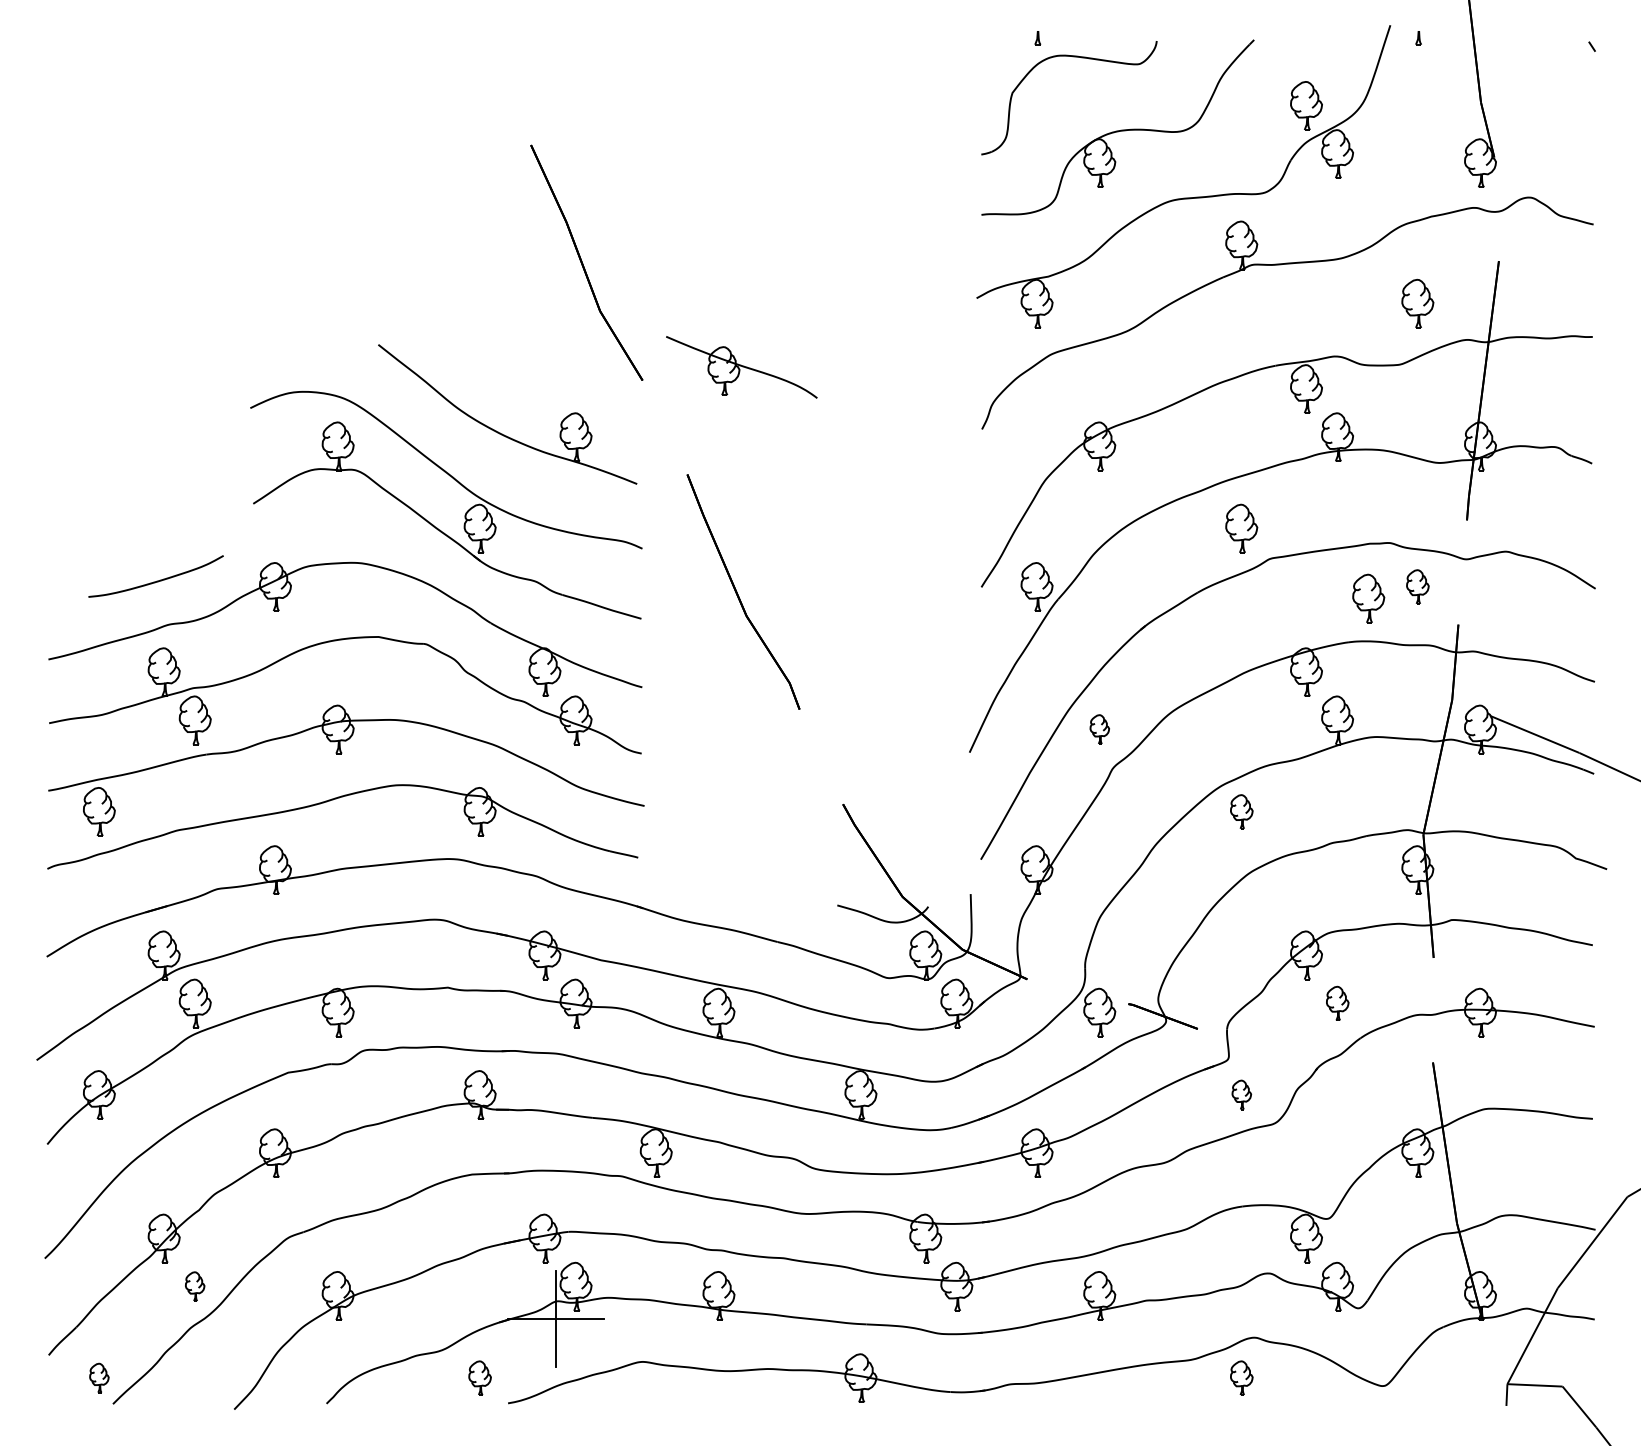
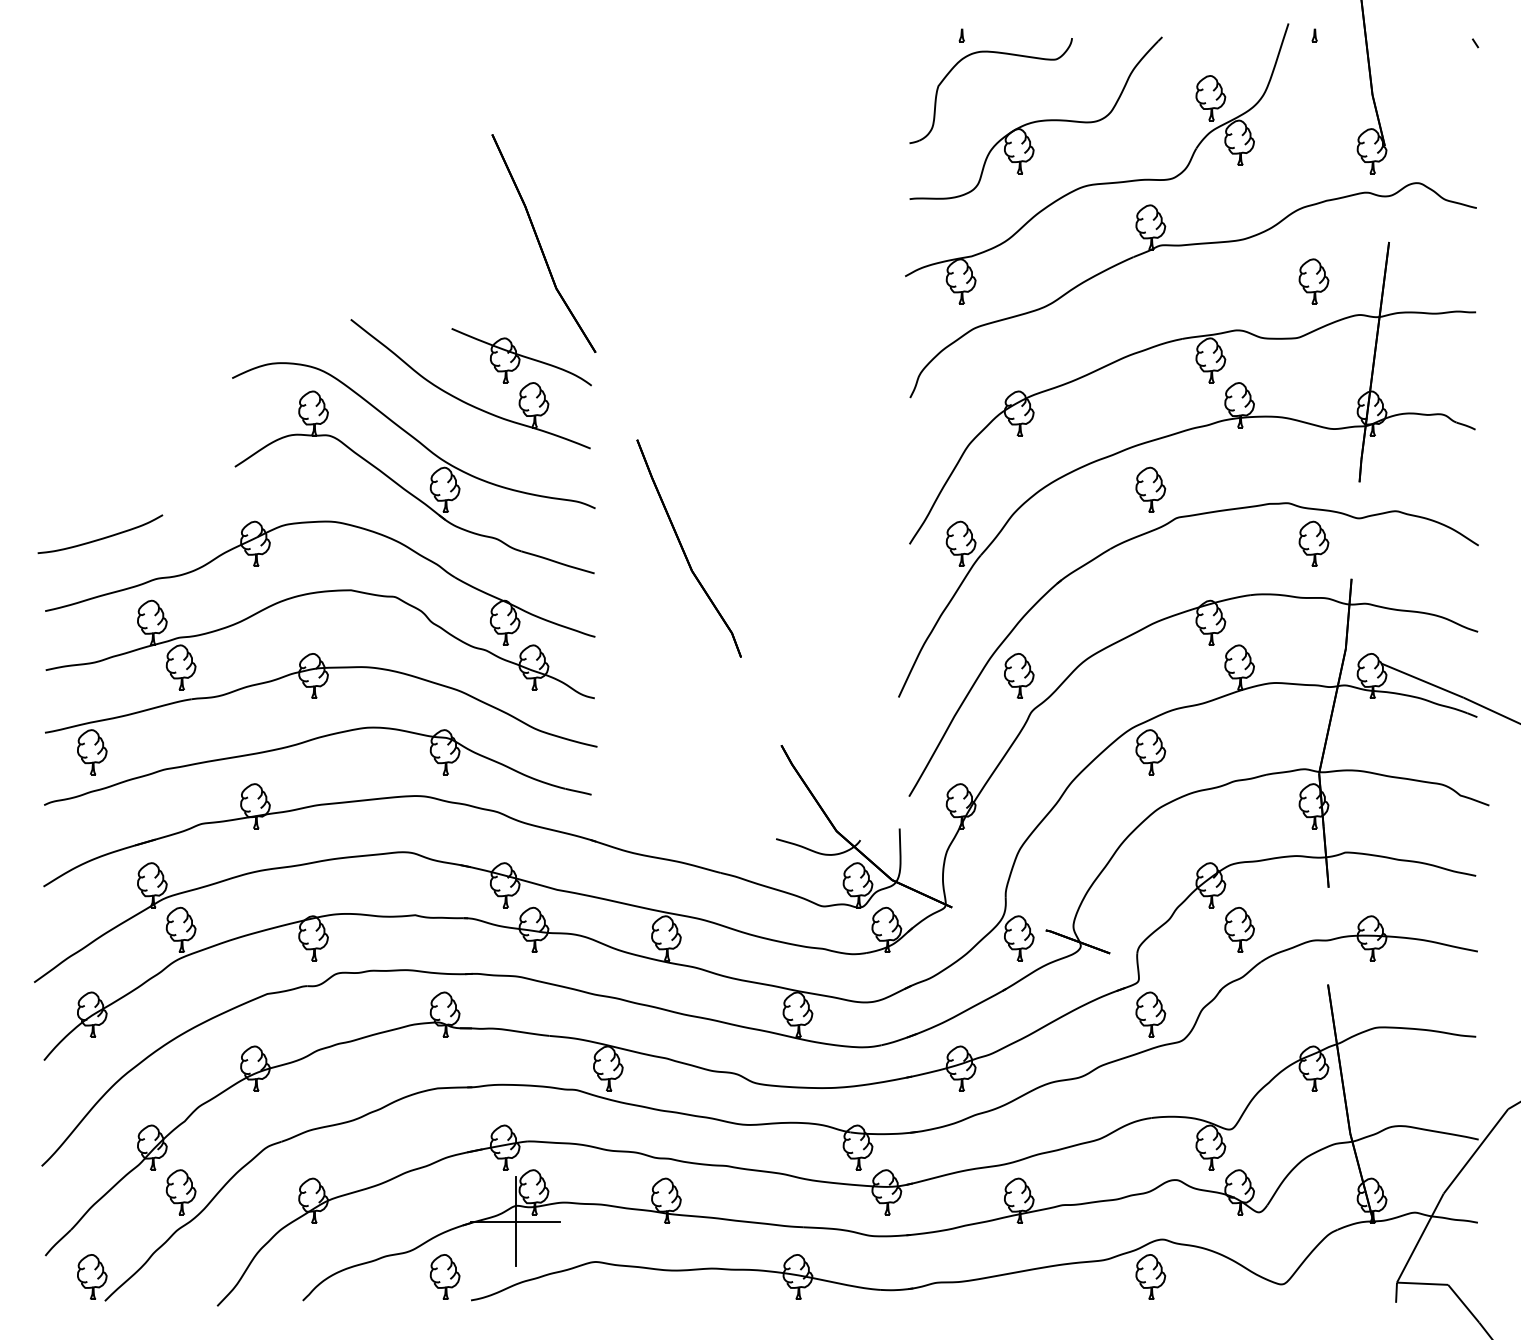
part: (741, 367) -> (521, 357), moved
curve: (156, 580) -> (100, 537), moved
part: (1417, 586) -> (1313, 543), size x1.43
part: (1368, 598) -> (1268, 554), removed
part: (1099, 729) -> (1019, 676), size x1.67
part: (1241, 811) -> (1150, 752), size x1.43
part: (1337, 1003) -> (1239, 929), size x1.43
part: (1241, 1094) -> (1150, 1014), size x1.67
part: (194, 1286) -> (180, 1192), size x1.67
part: (99, 1377) -> (92, 1276), size x1.67
part: (479, 1377) -> (444, 1276), size x1.43
part: (1241, 1377) -> (1150, 1276), size x1.43

